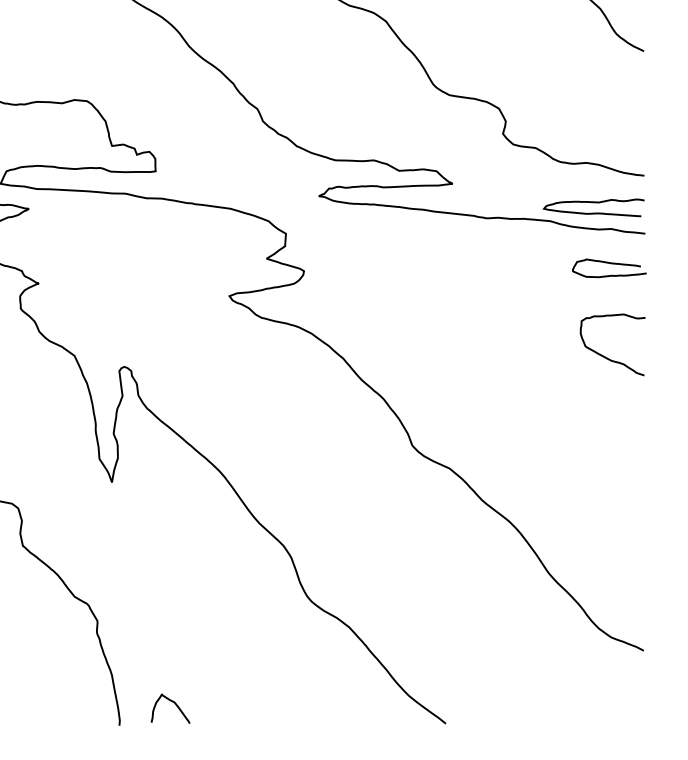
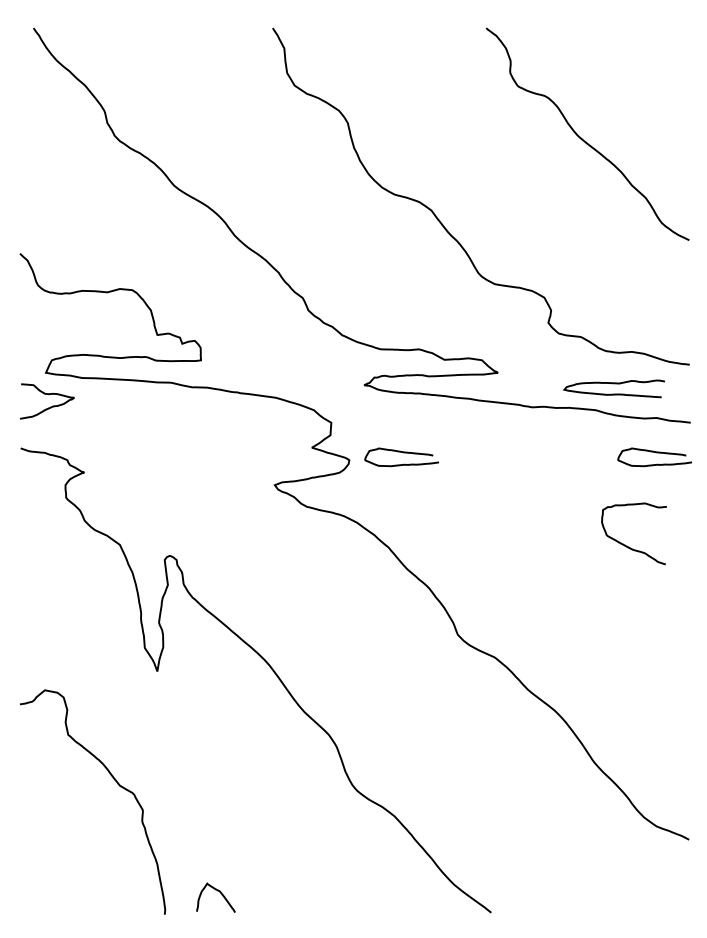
curve: (593, 203) -> (613, 384), moved
curve: (358, 264) -> (403, 453), added
curve: (606, 356) -> (627, 545), moved

